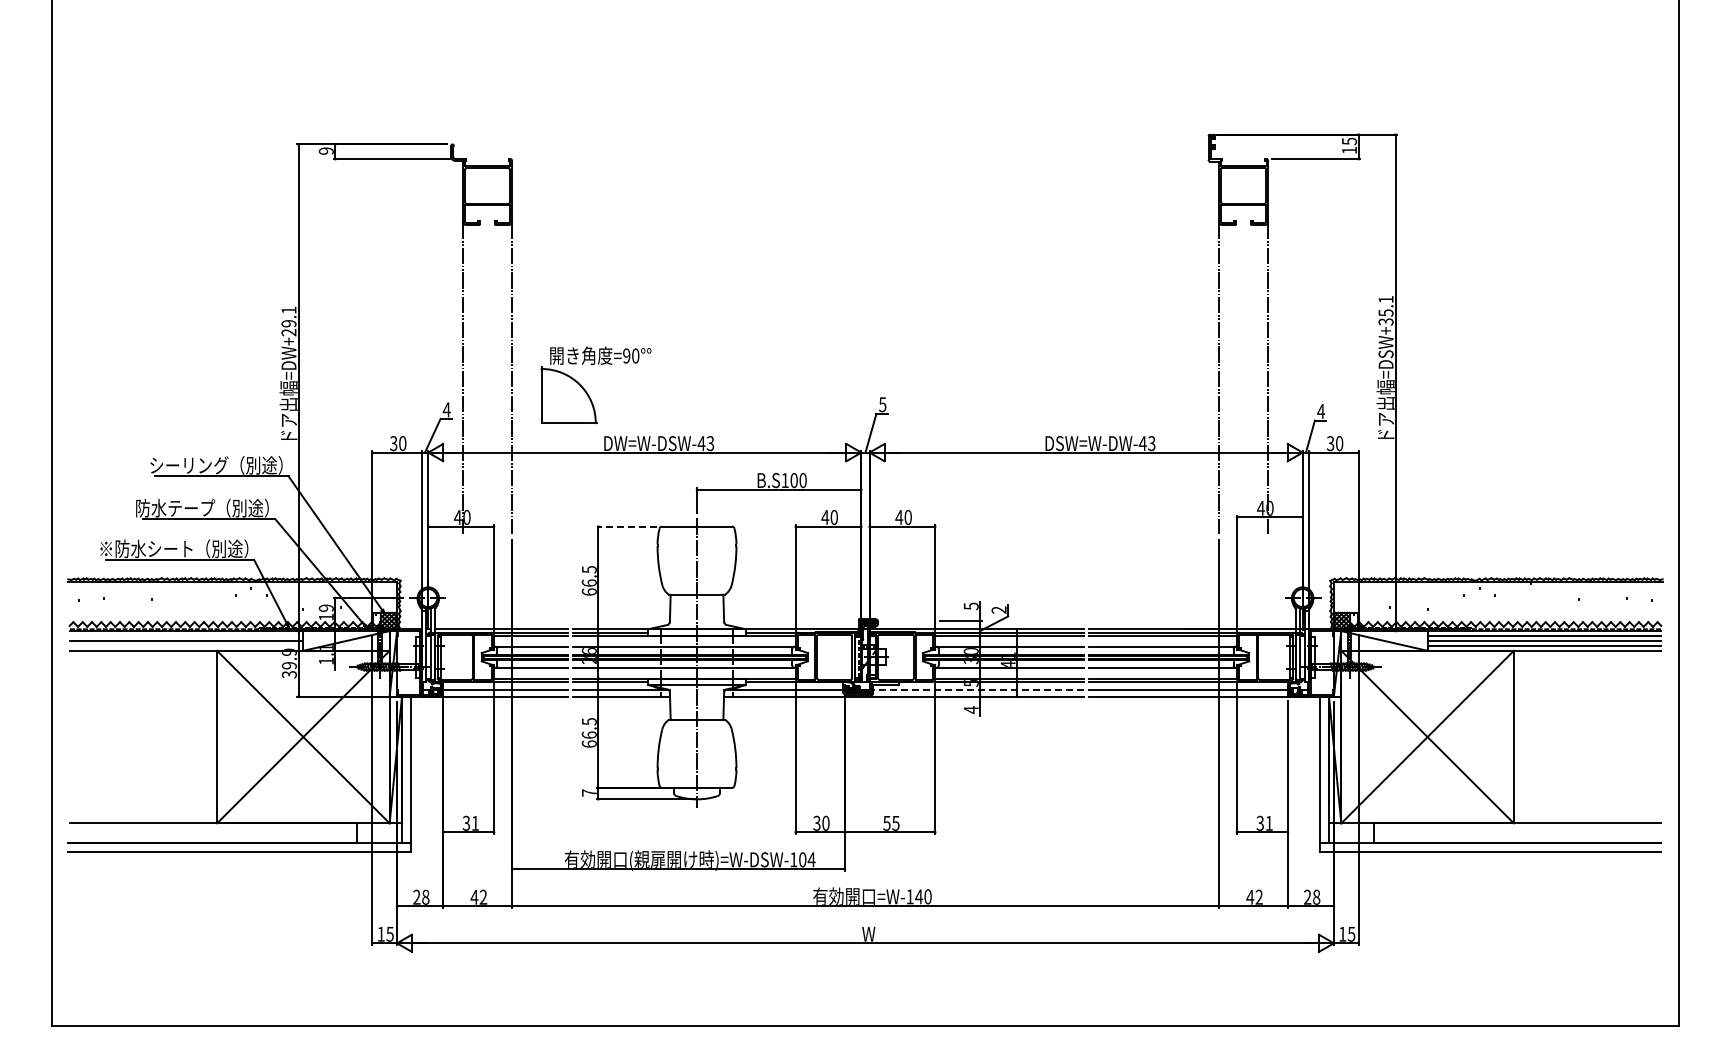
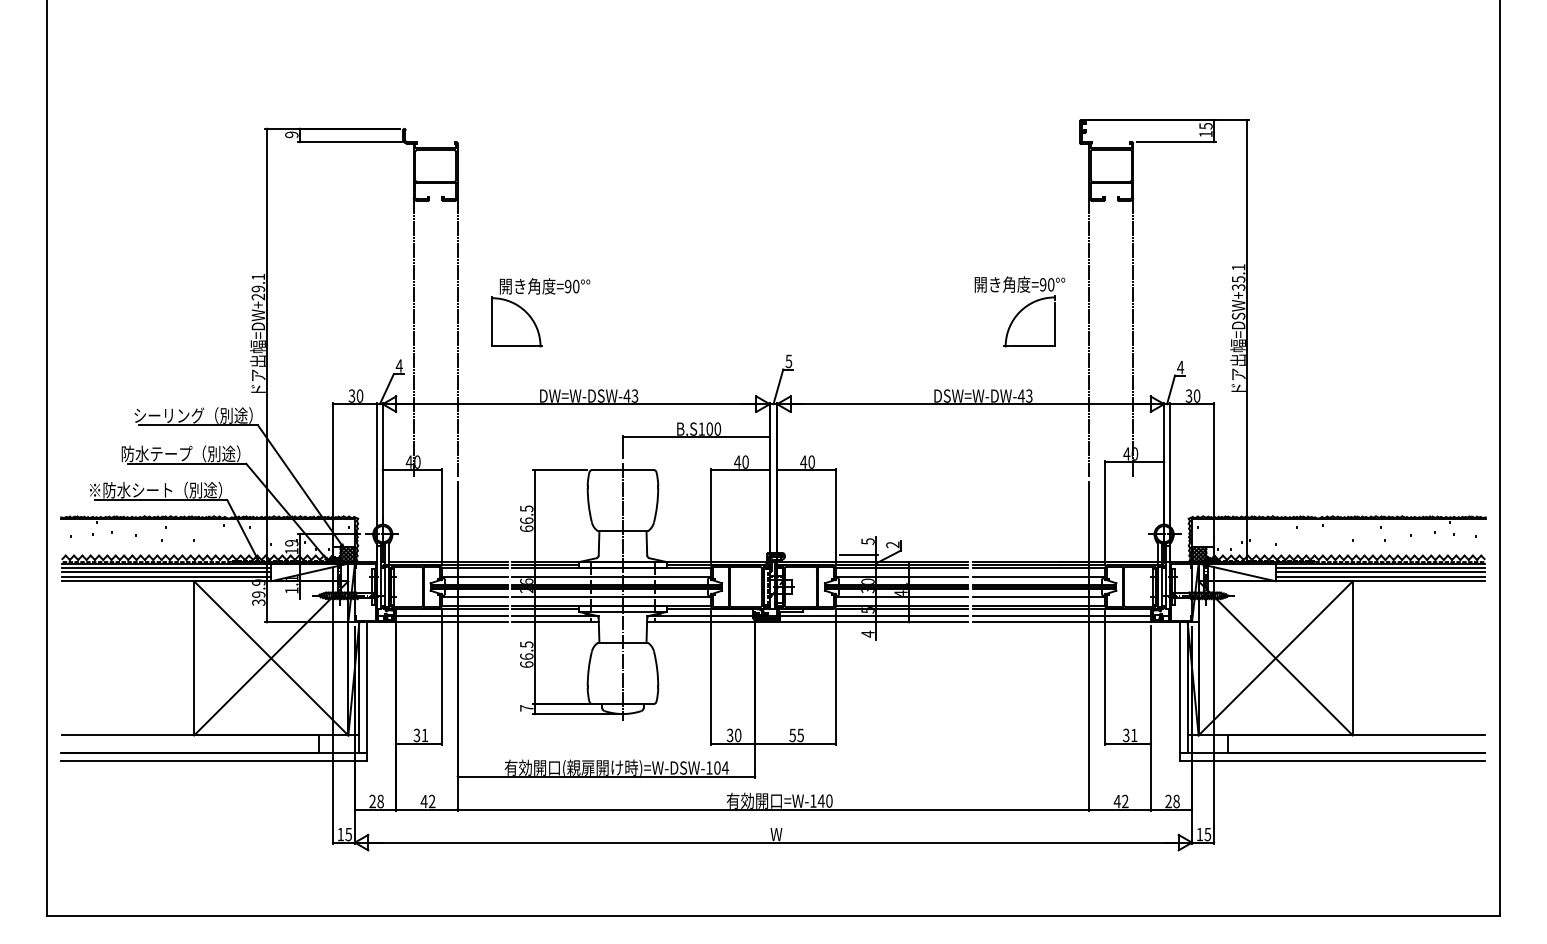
part: (1140, 349) -> (1019, 312), added
part: (586, 390) -> (532, 317), moved
line: (626, 526) -> (559, 470), dashed -> solid
line: (186, 636) -> (166, 568), added
line: (186, 645) -> (166, 576), added
line: (978, 690) -> (874, 616), dashed -> solid

